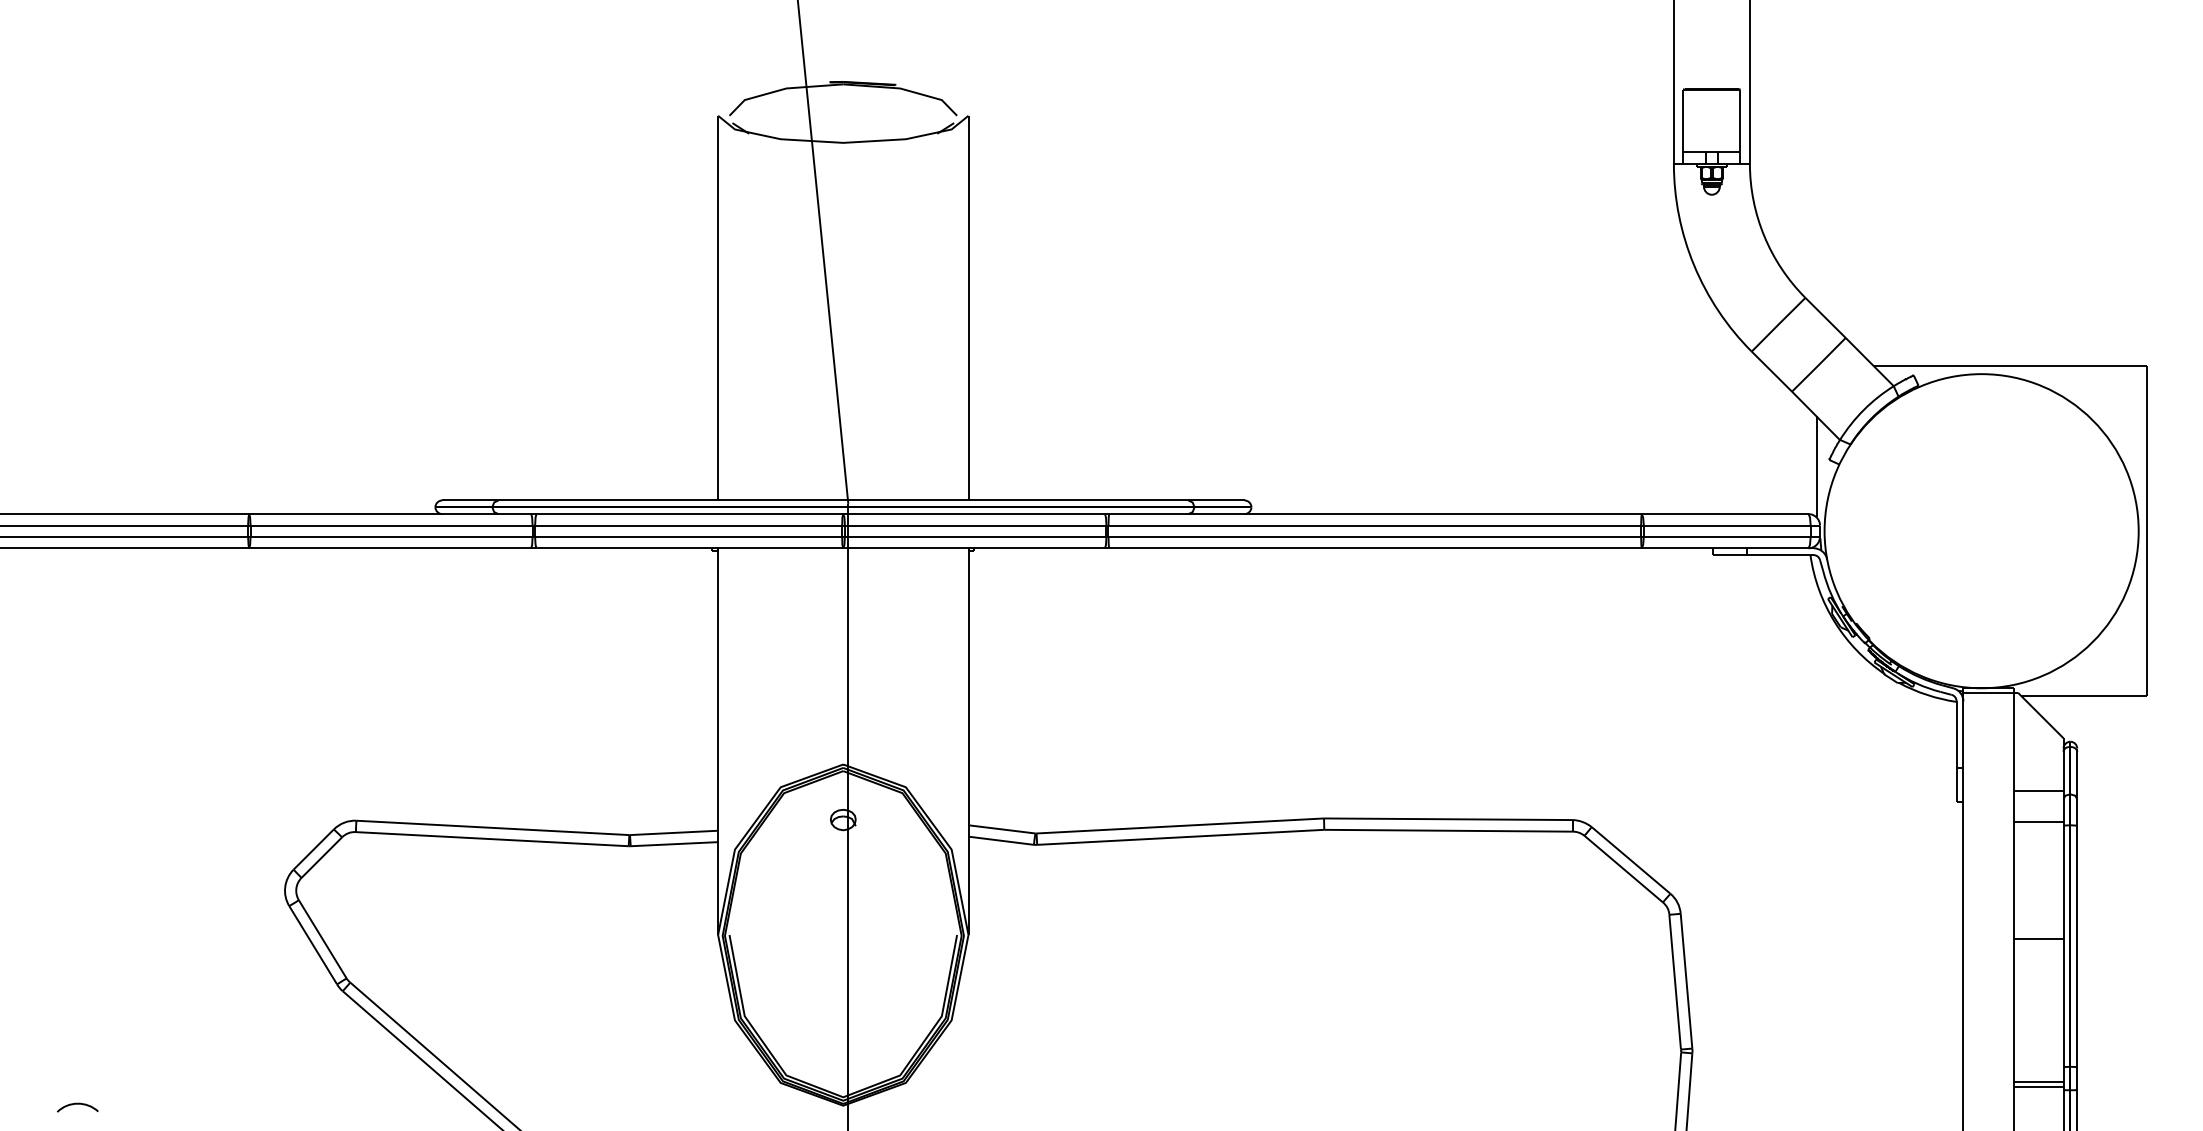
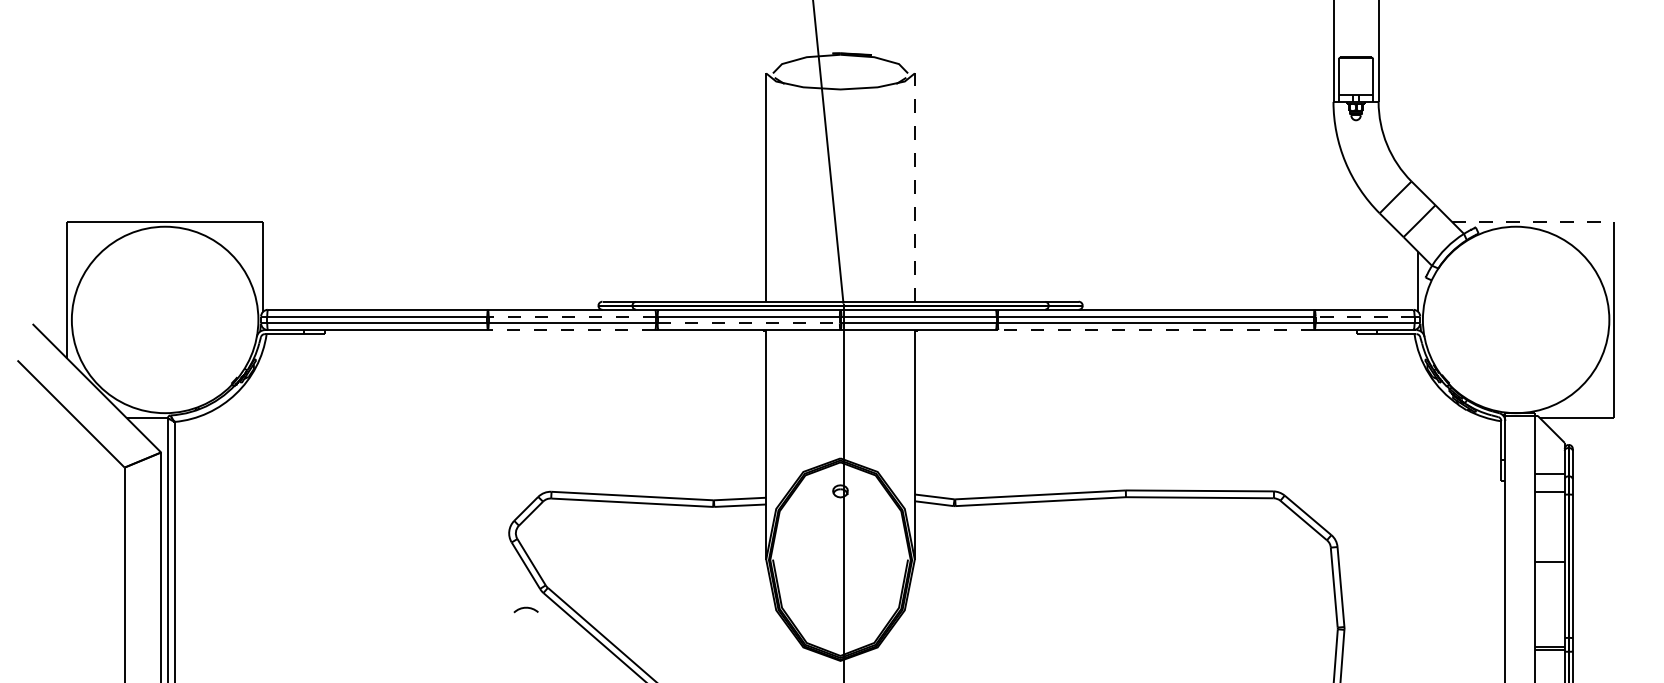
line: (967, 308) -> (914, 187), solid -> dashed
line: (2010, 366) -> (1533, 222), solid -> dashed
line: (391, 525) -> (572, 316), solid -> dashed
line: (1727, 525) -> (1365, 316), solid -> dashed
line: (689, 537) -> (749, 323), solid -> dashed
line: (390, 548) -> (571, 330), solid -> dashed
line: (1373, 548) -> (1155, 330), solid -> dashed
curve: (76, 1104) -> (525, 608), moved

